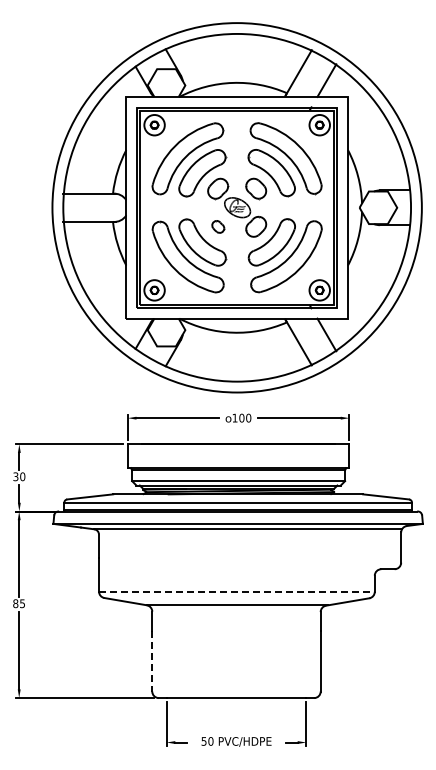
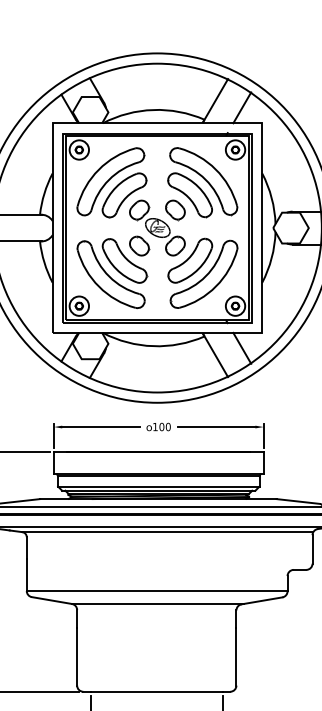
part: (218, 226) -> (139, 245), size x1.67
line: (236, 591) -> (156, 590), dashed -> solid
line: (152, 661) -> (77, 657), dashed -> solid

